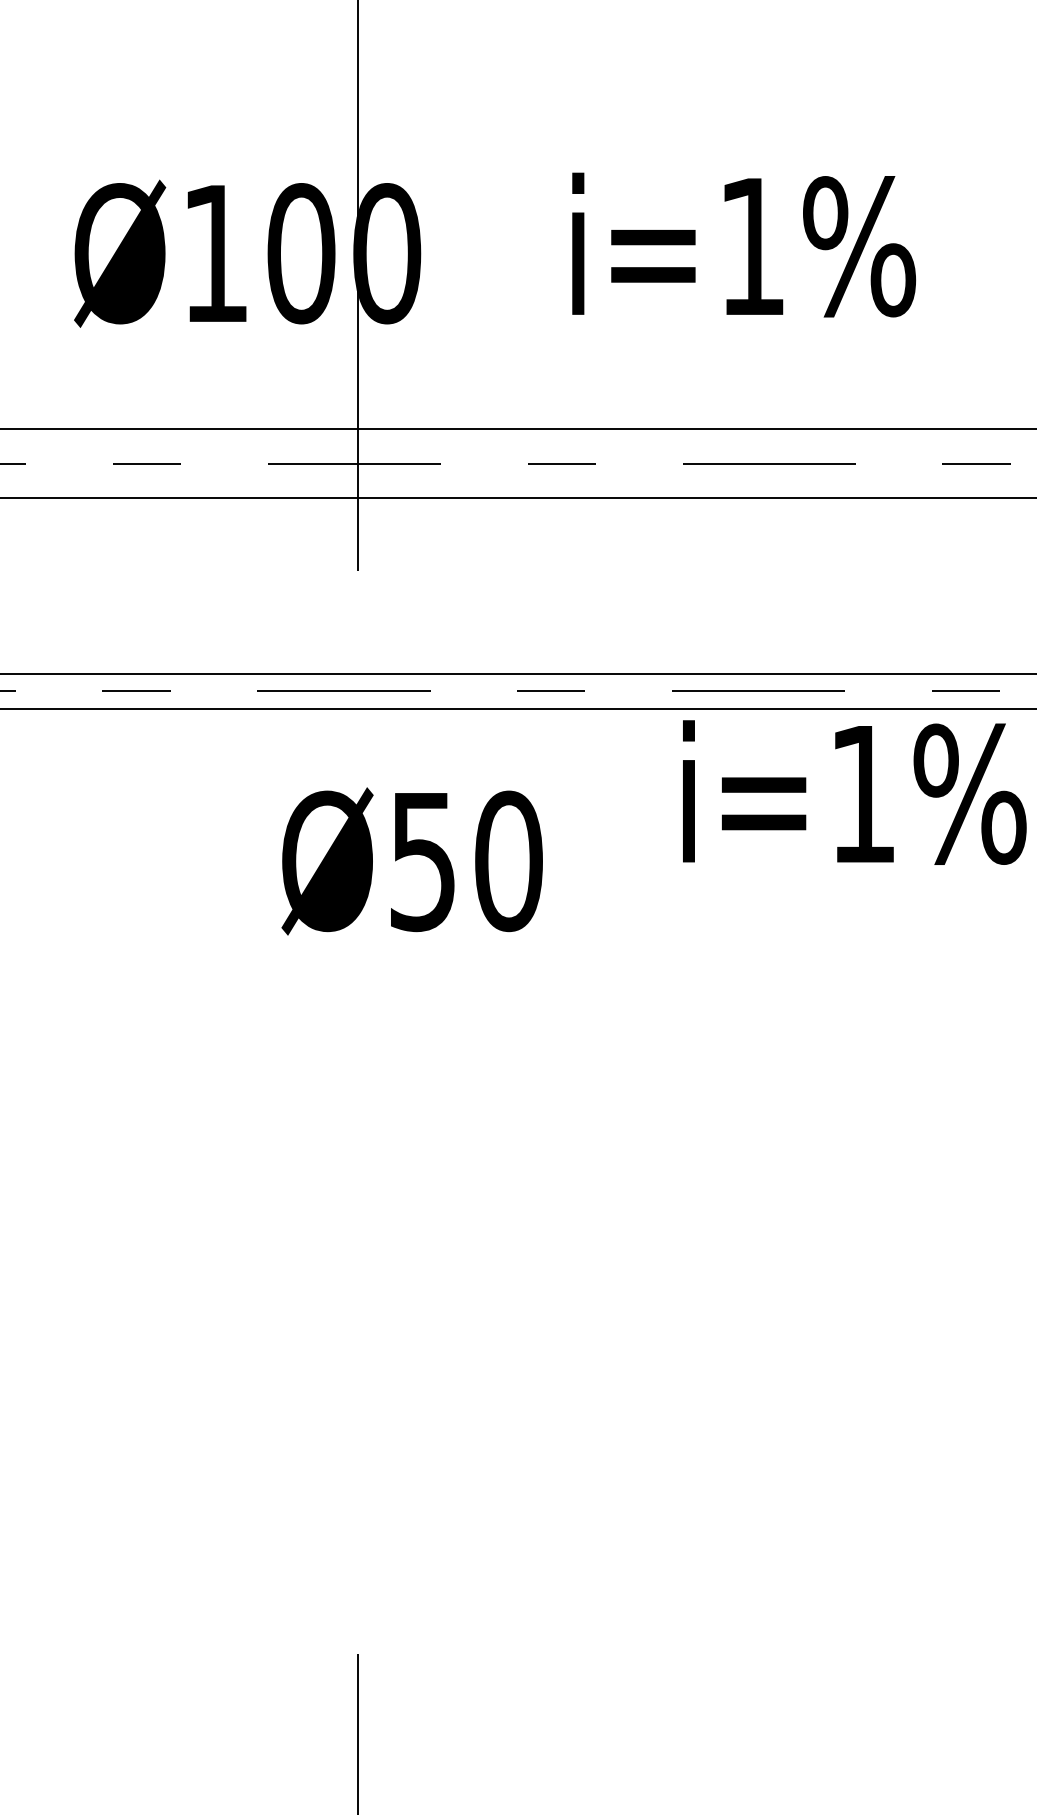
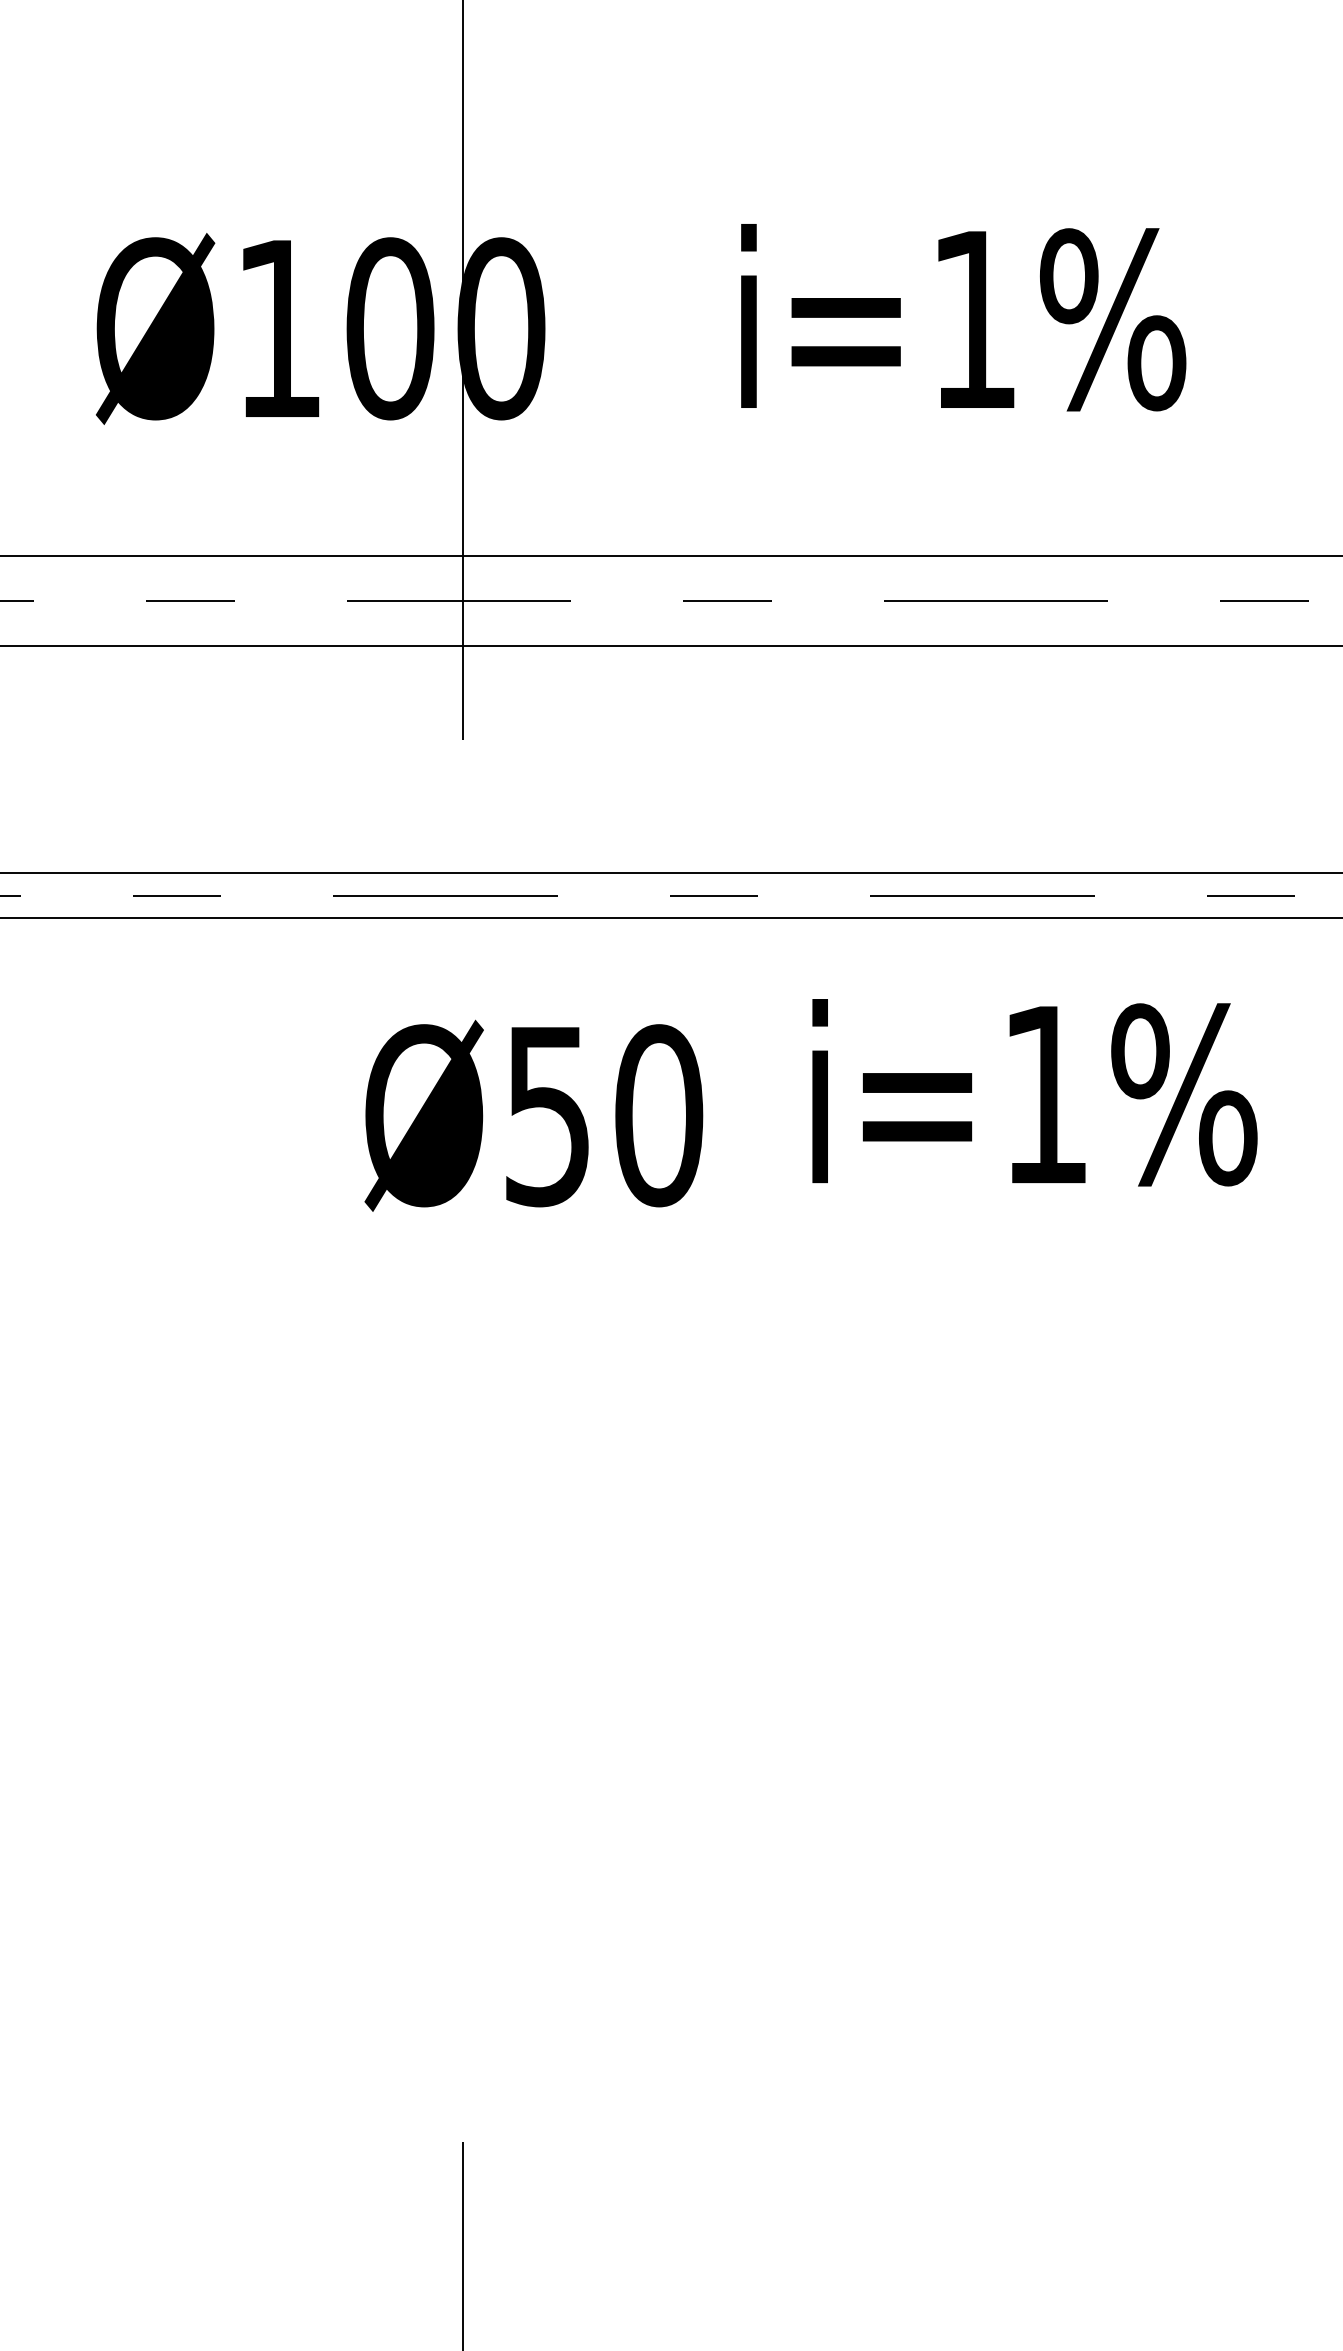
text: (854, 792) -> (1034, 1092), moved

